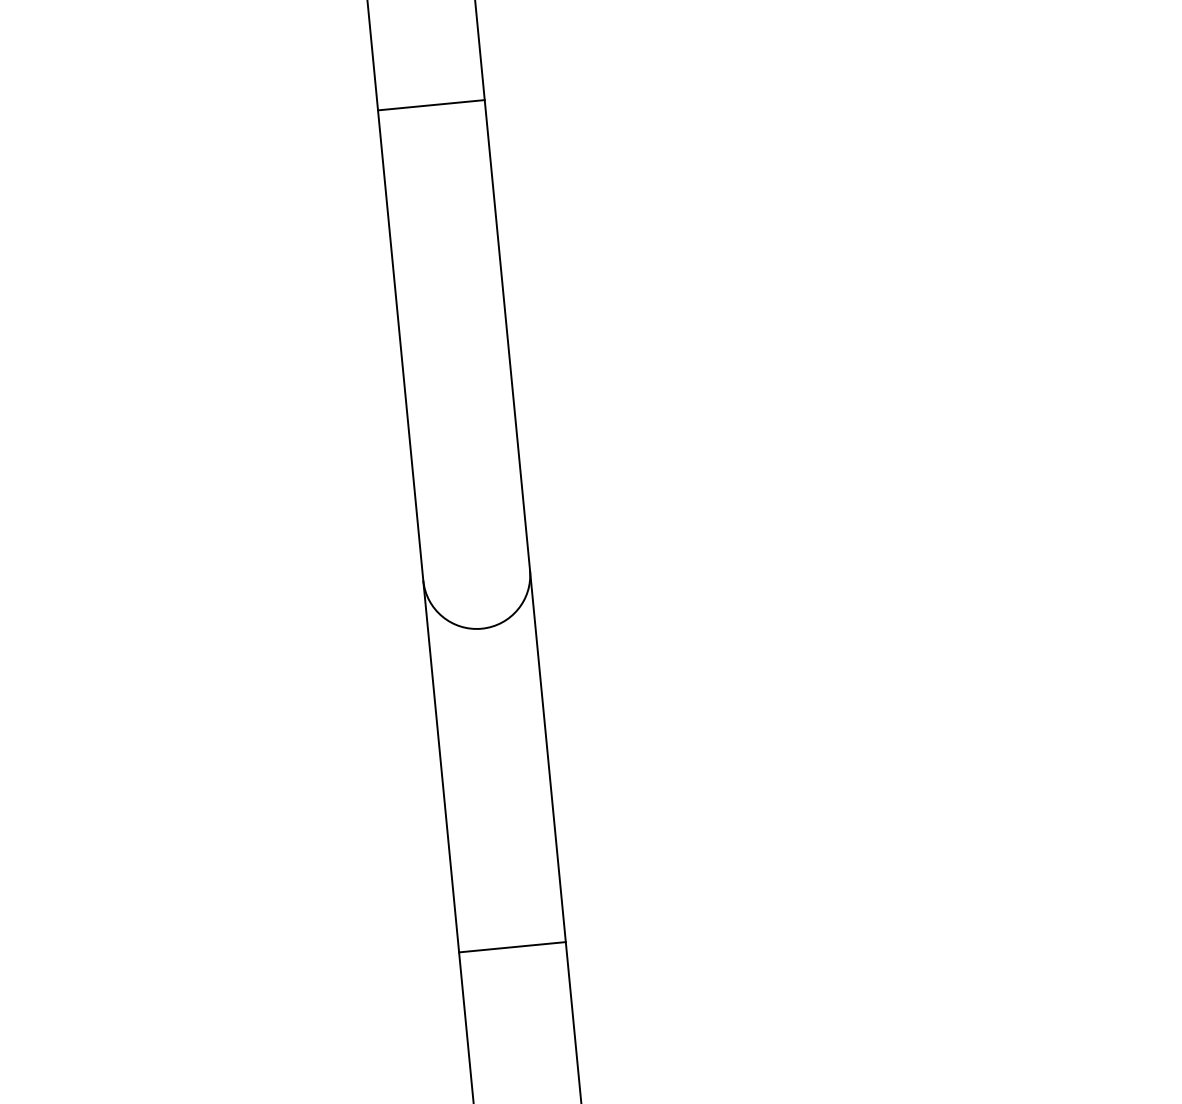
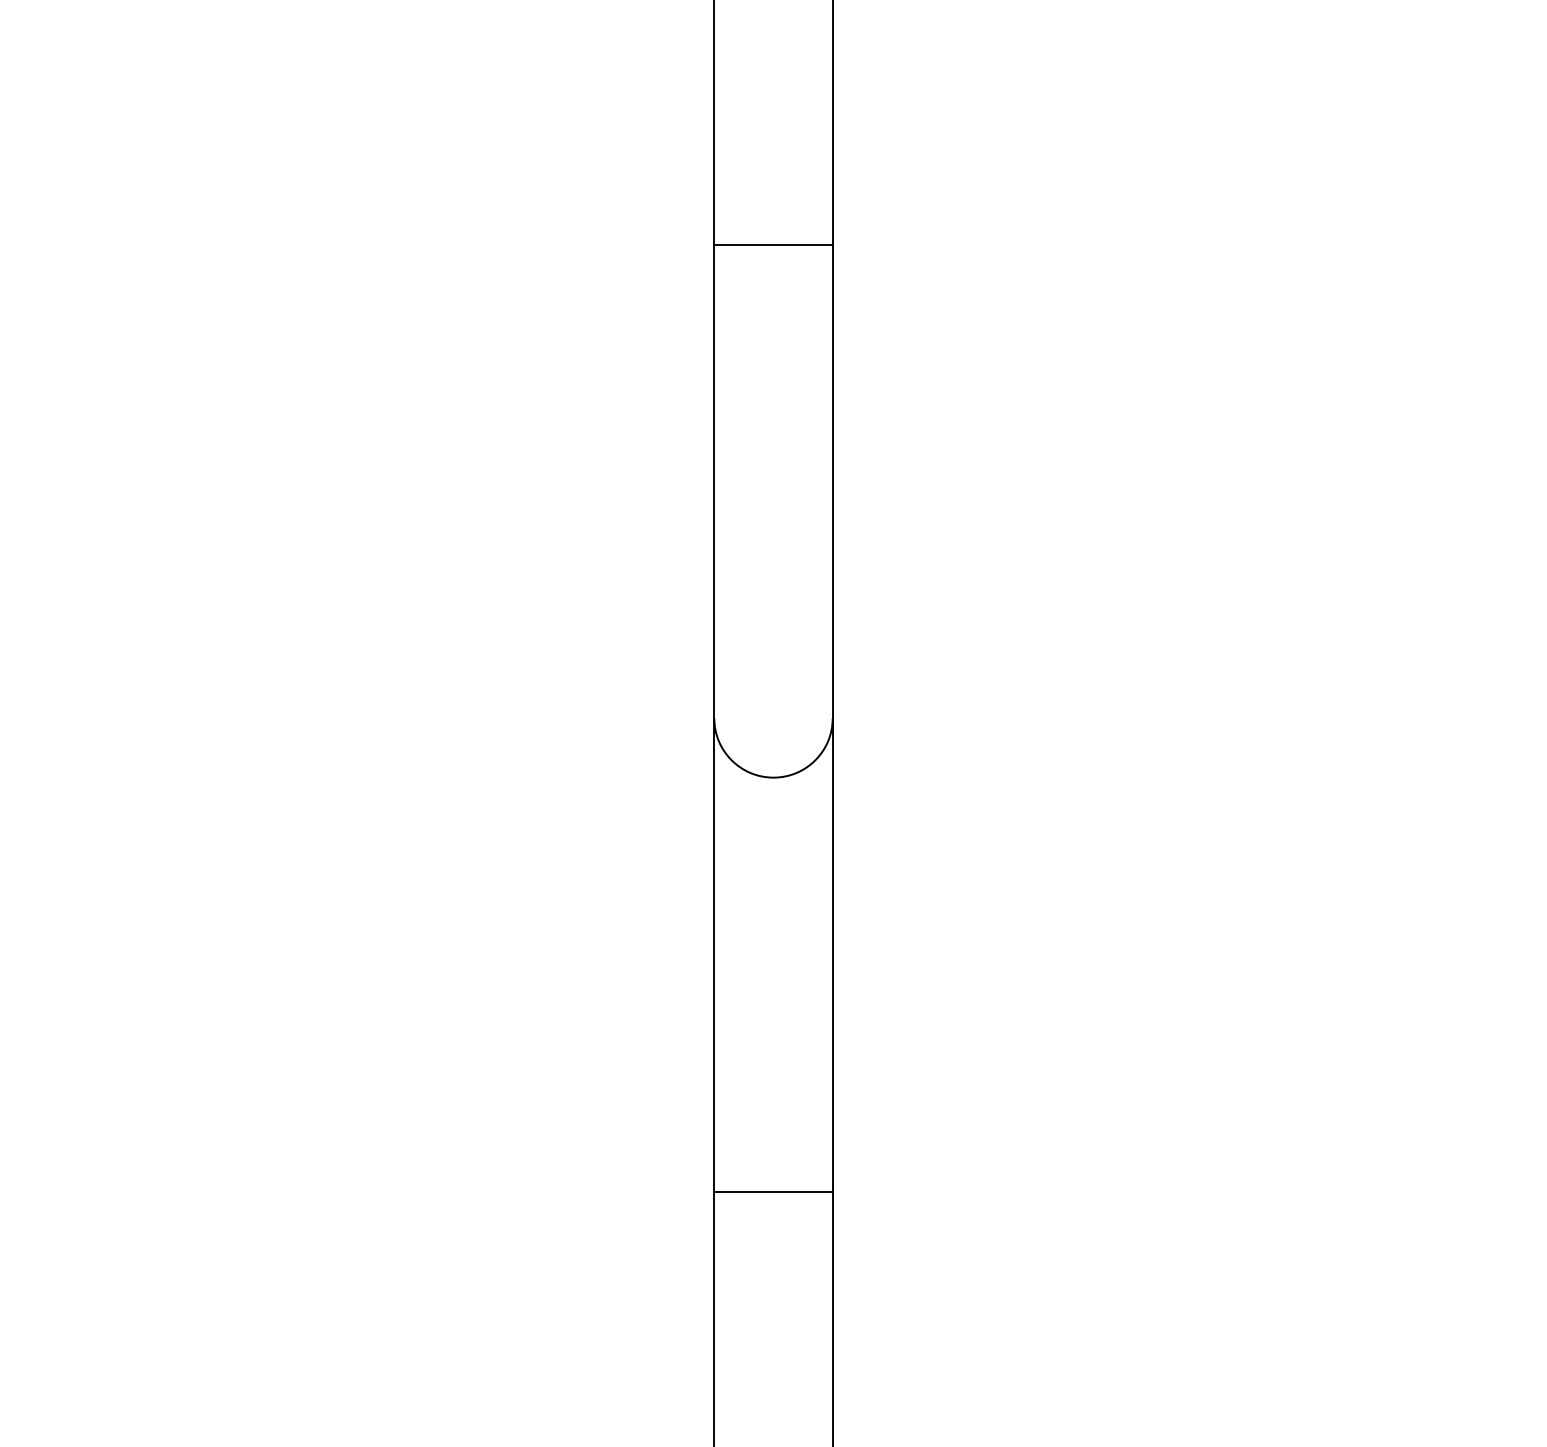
line: (431, 104) -> (773, 244), moved
line: (512, 947) -> (773, 1192), moved

